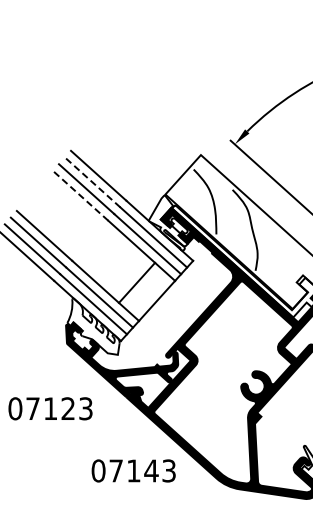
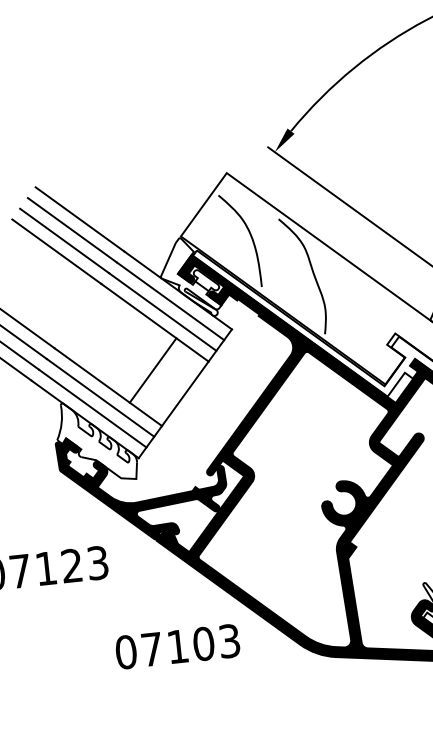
line: (92, 182) -> (72, 230), dashed -> solid
line: (80, 195) -> (56, 251), dashed -> solid
text: (151, 470) -> (203, 643), 07143 -> 07103

